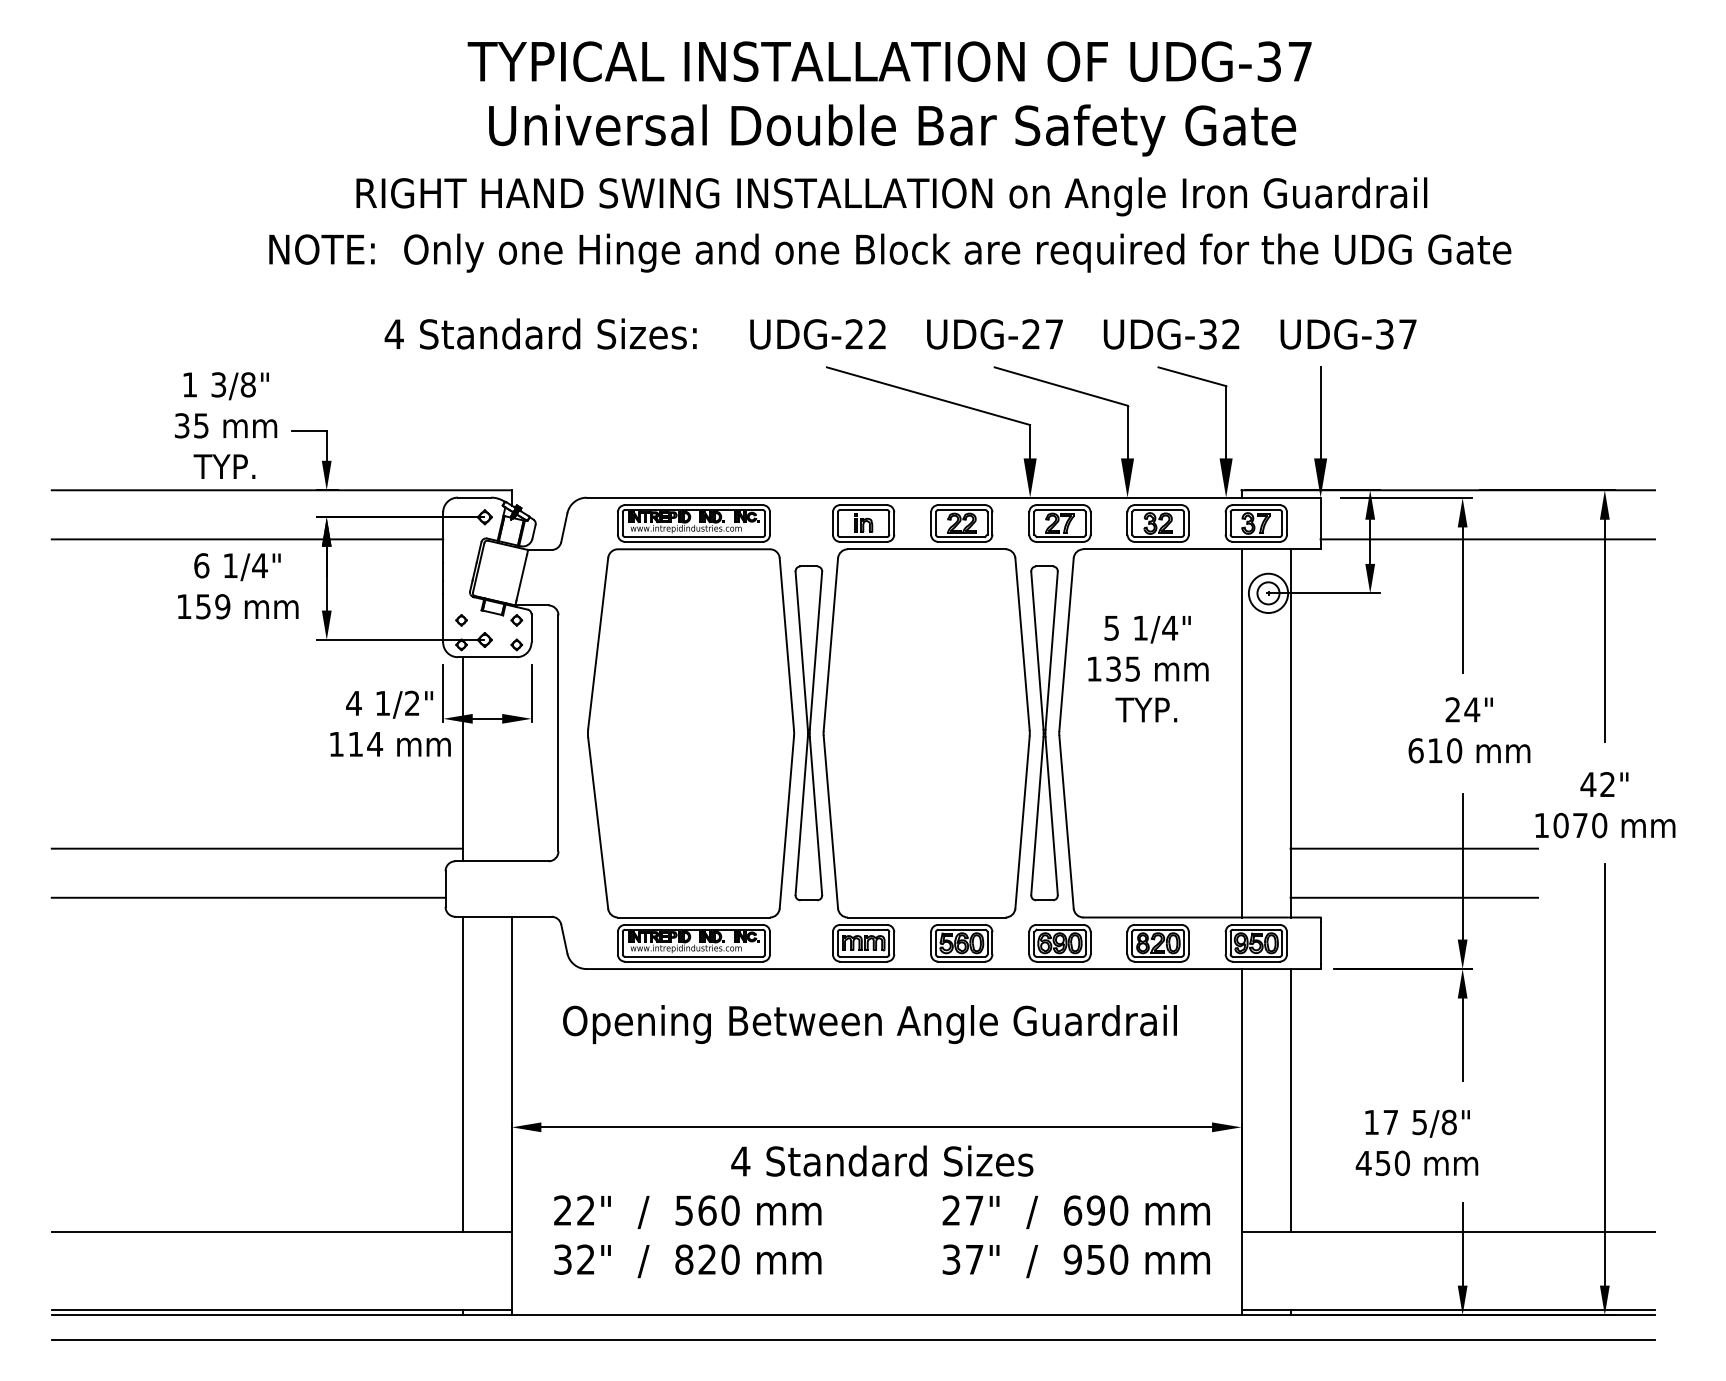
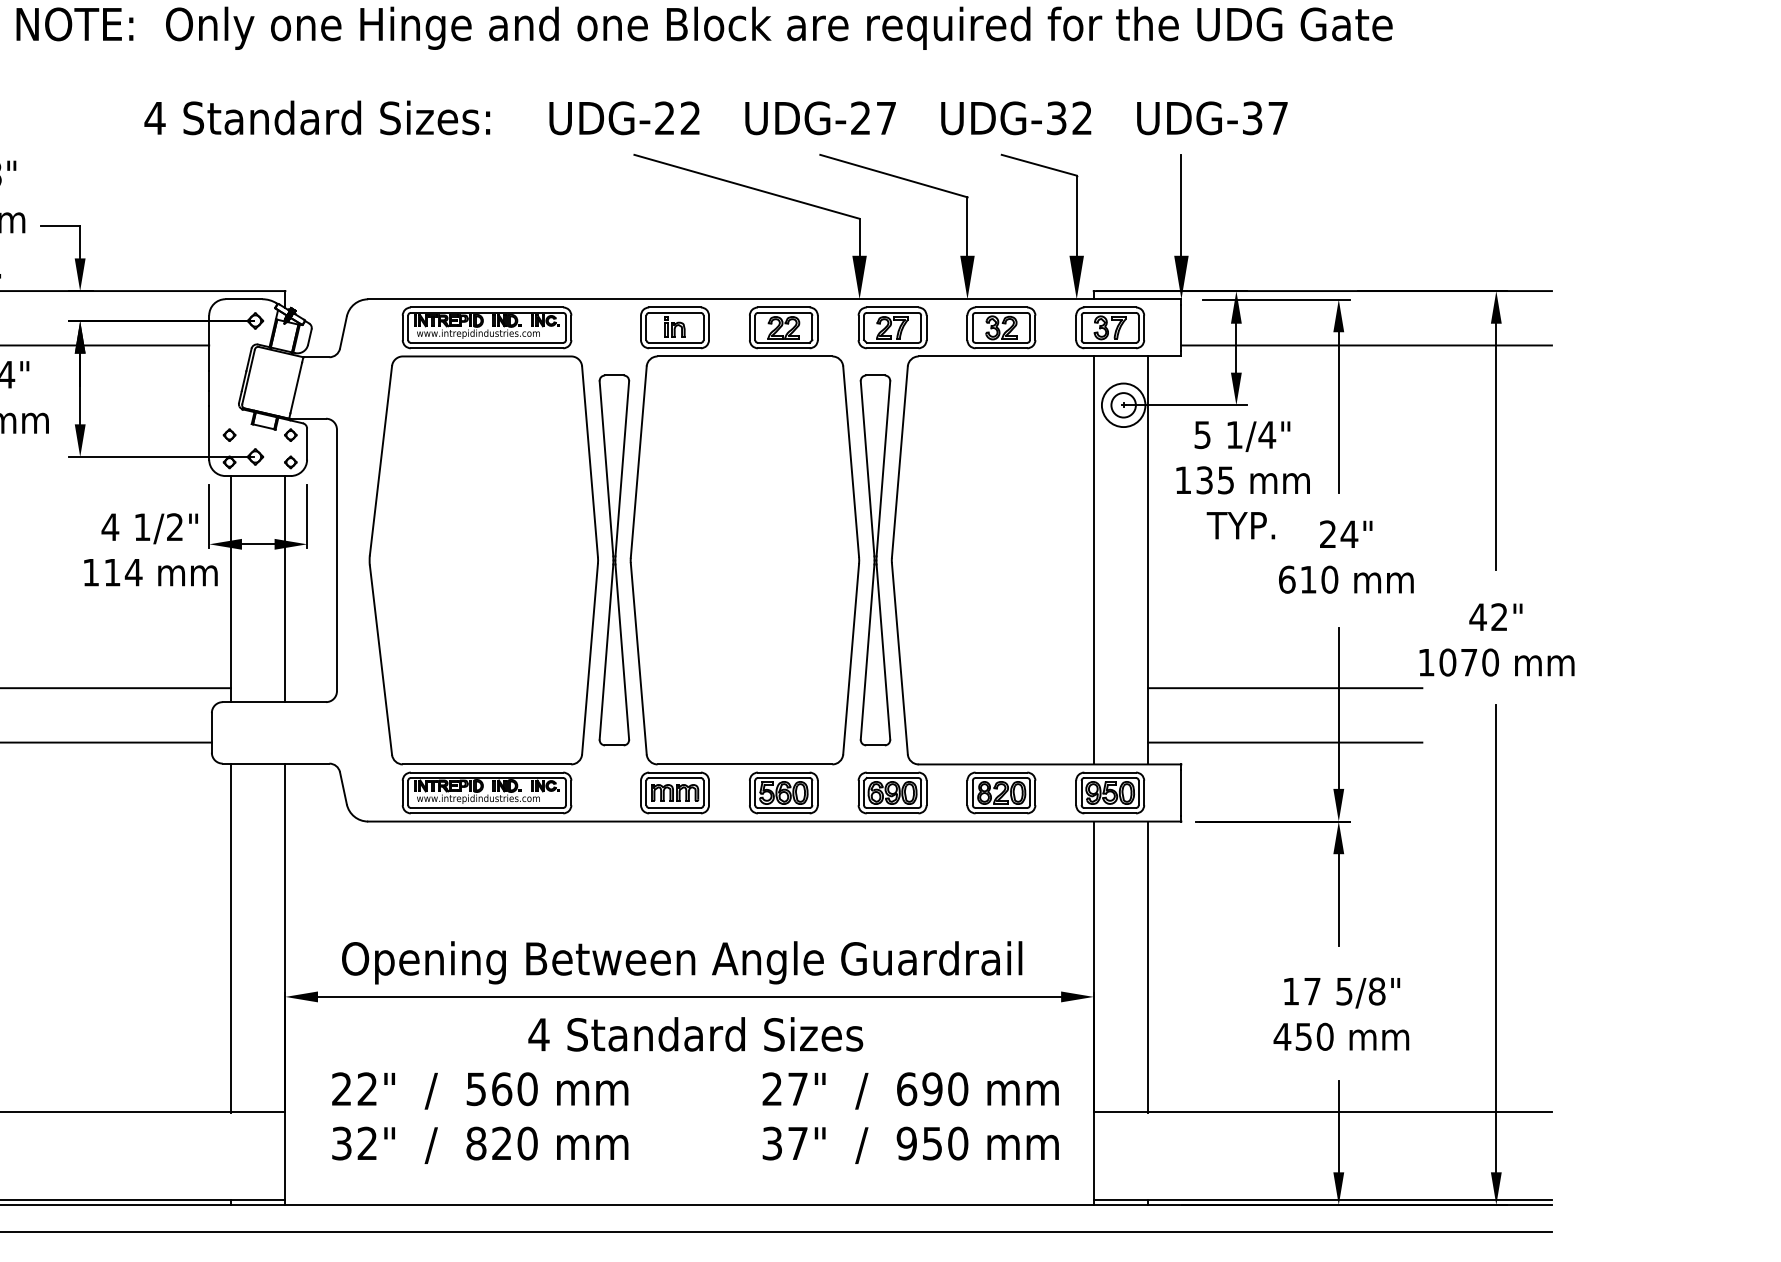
text: (1148, 669) -> (1243, 480), moved
line: (511, 759) -> (284, 589), added
text: (869, 1024) -> (681, 962), moved
text: (1416, 1142) -> (1340, 1013), moved

